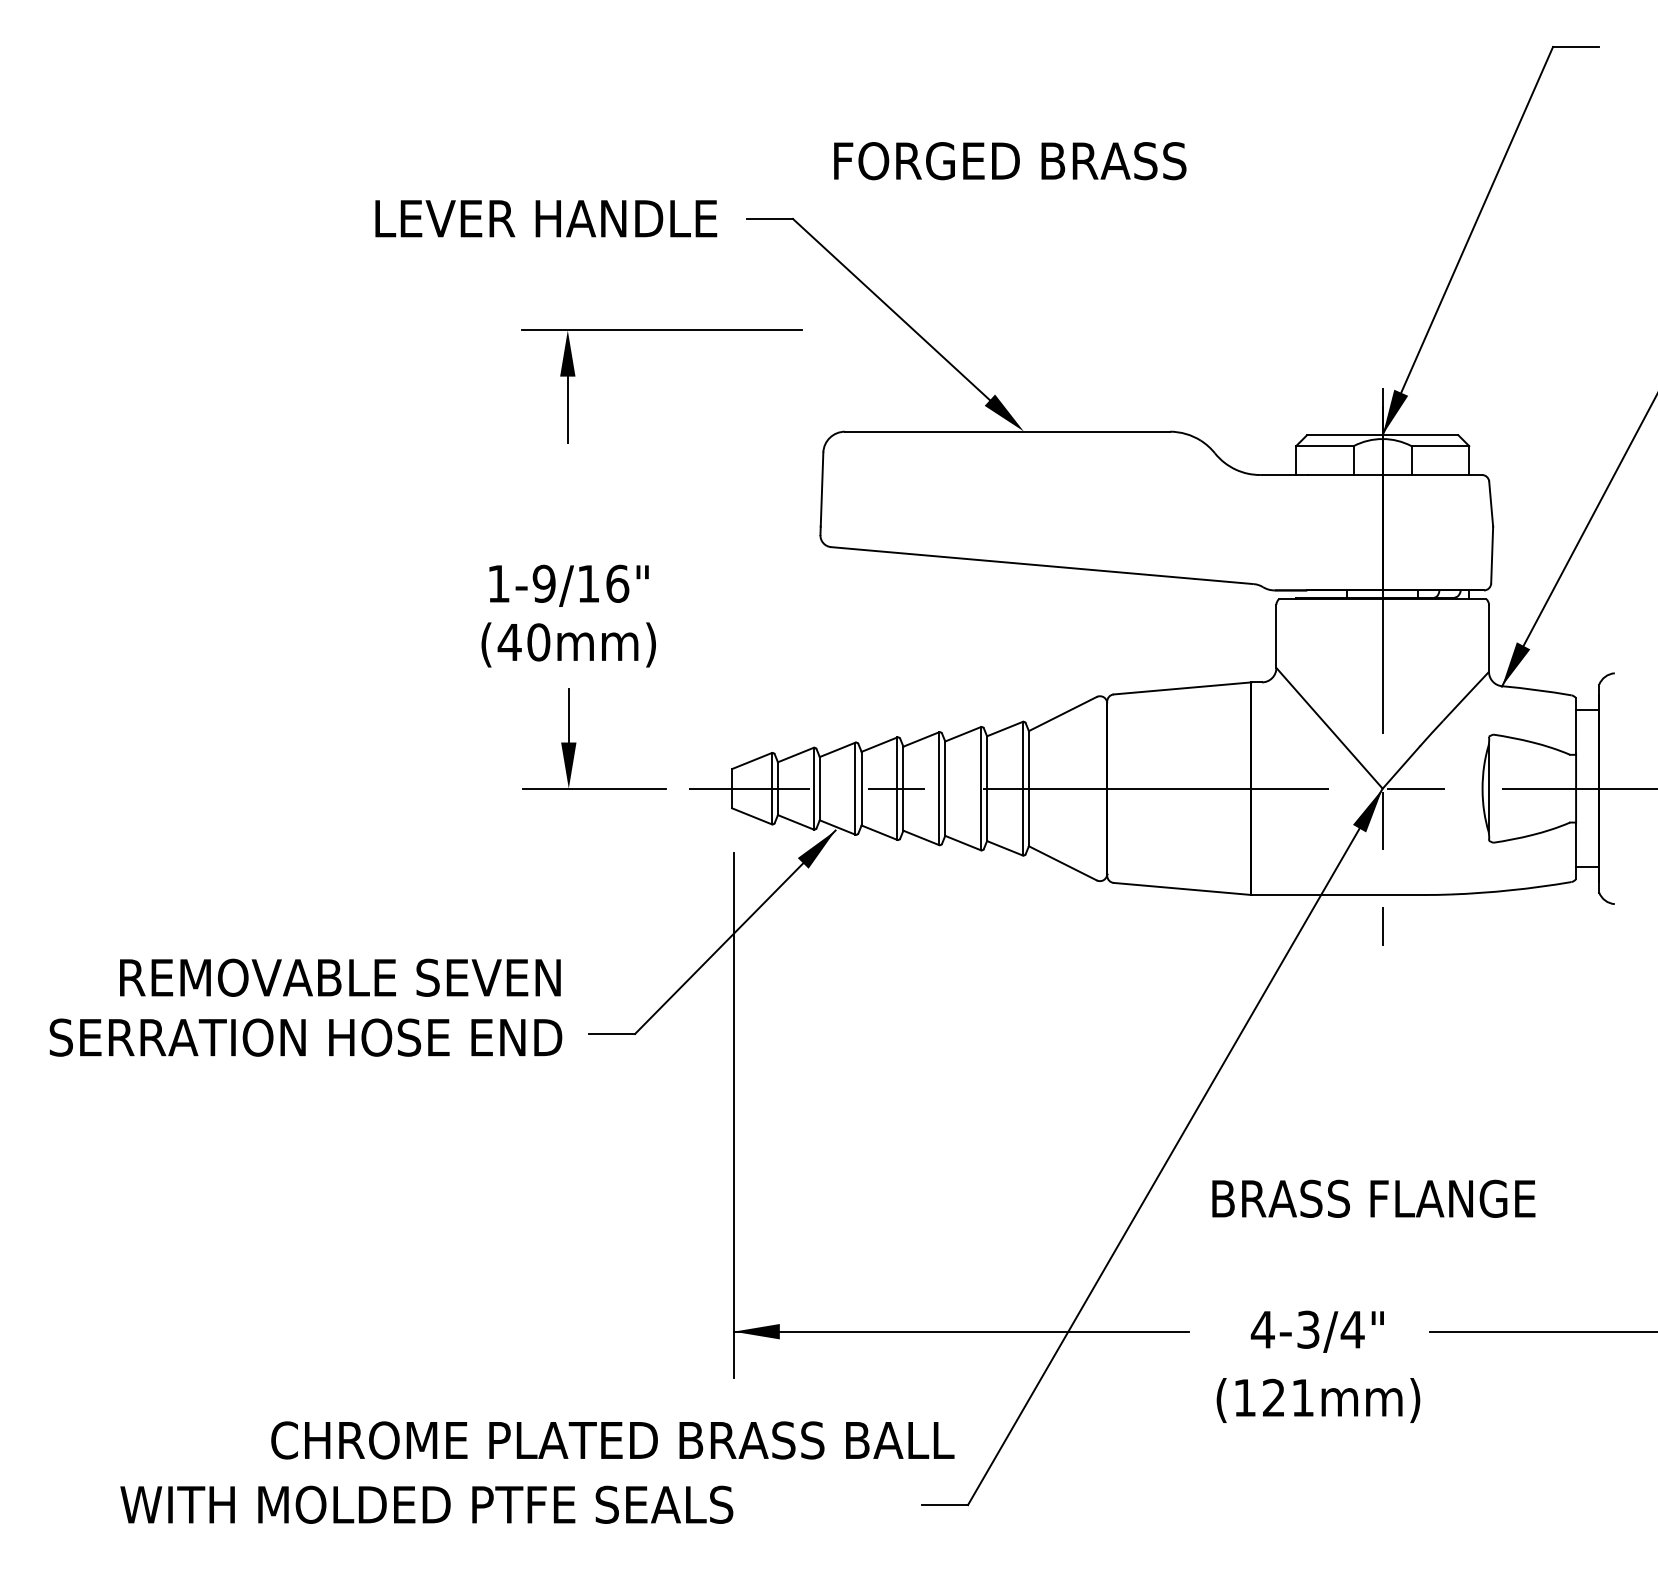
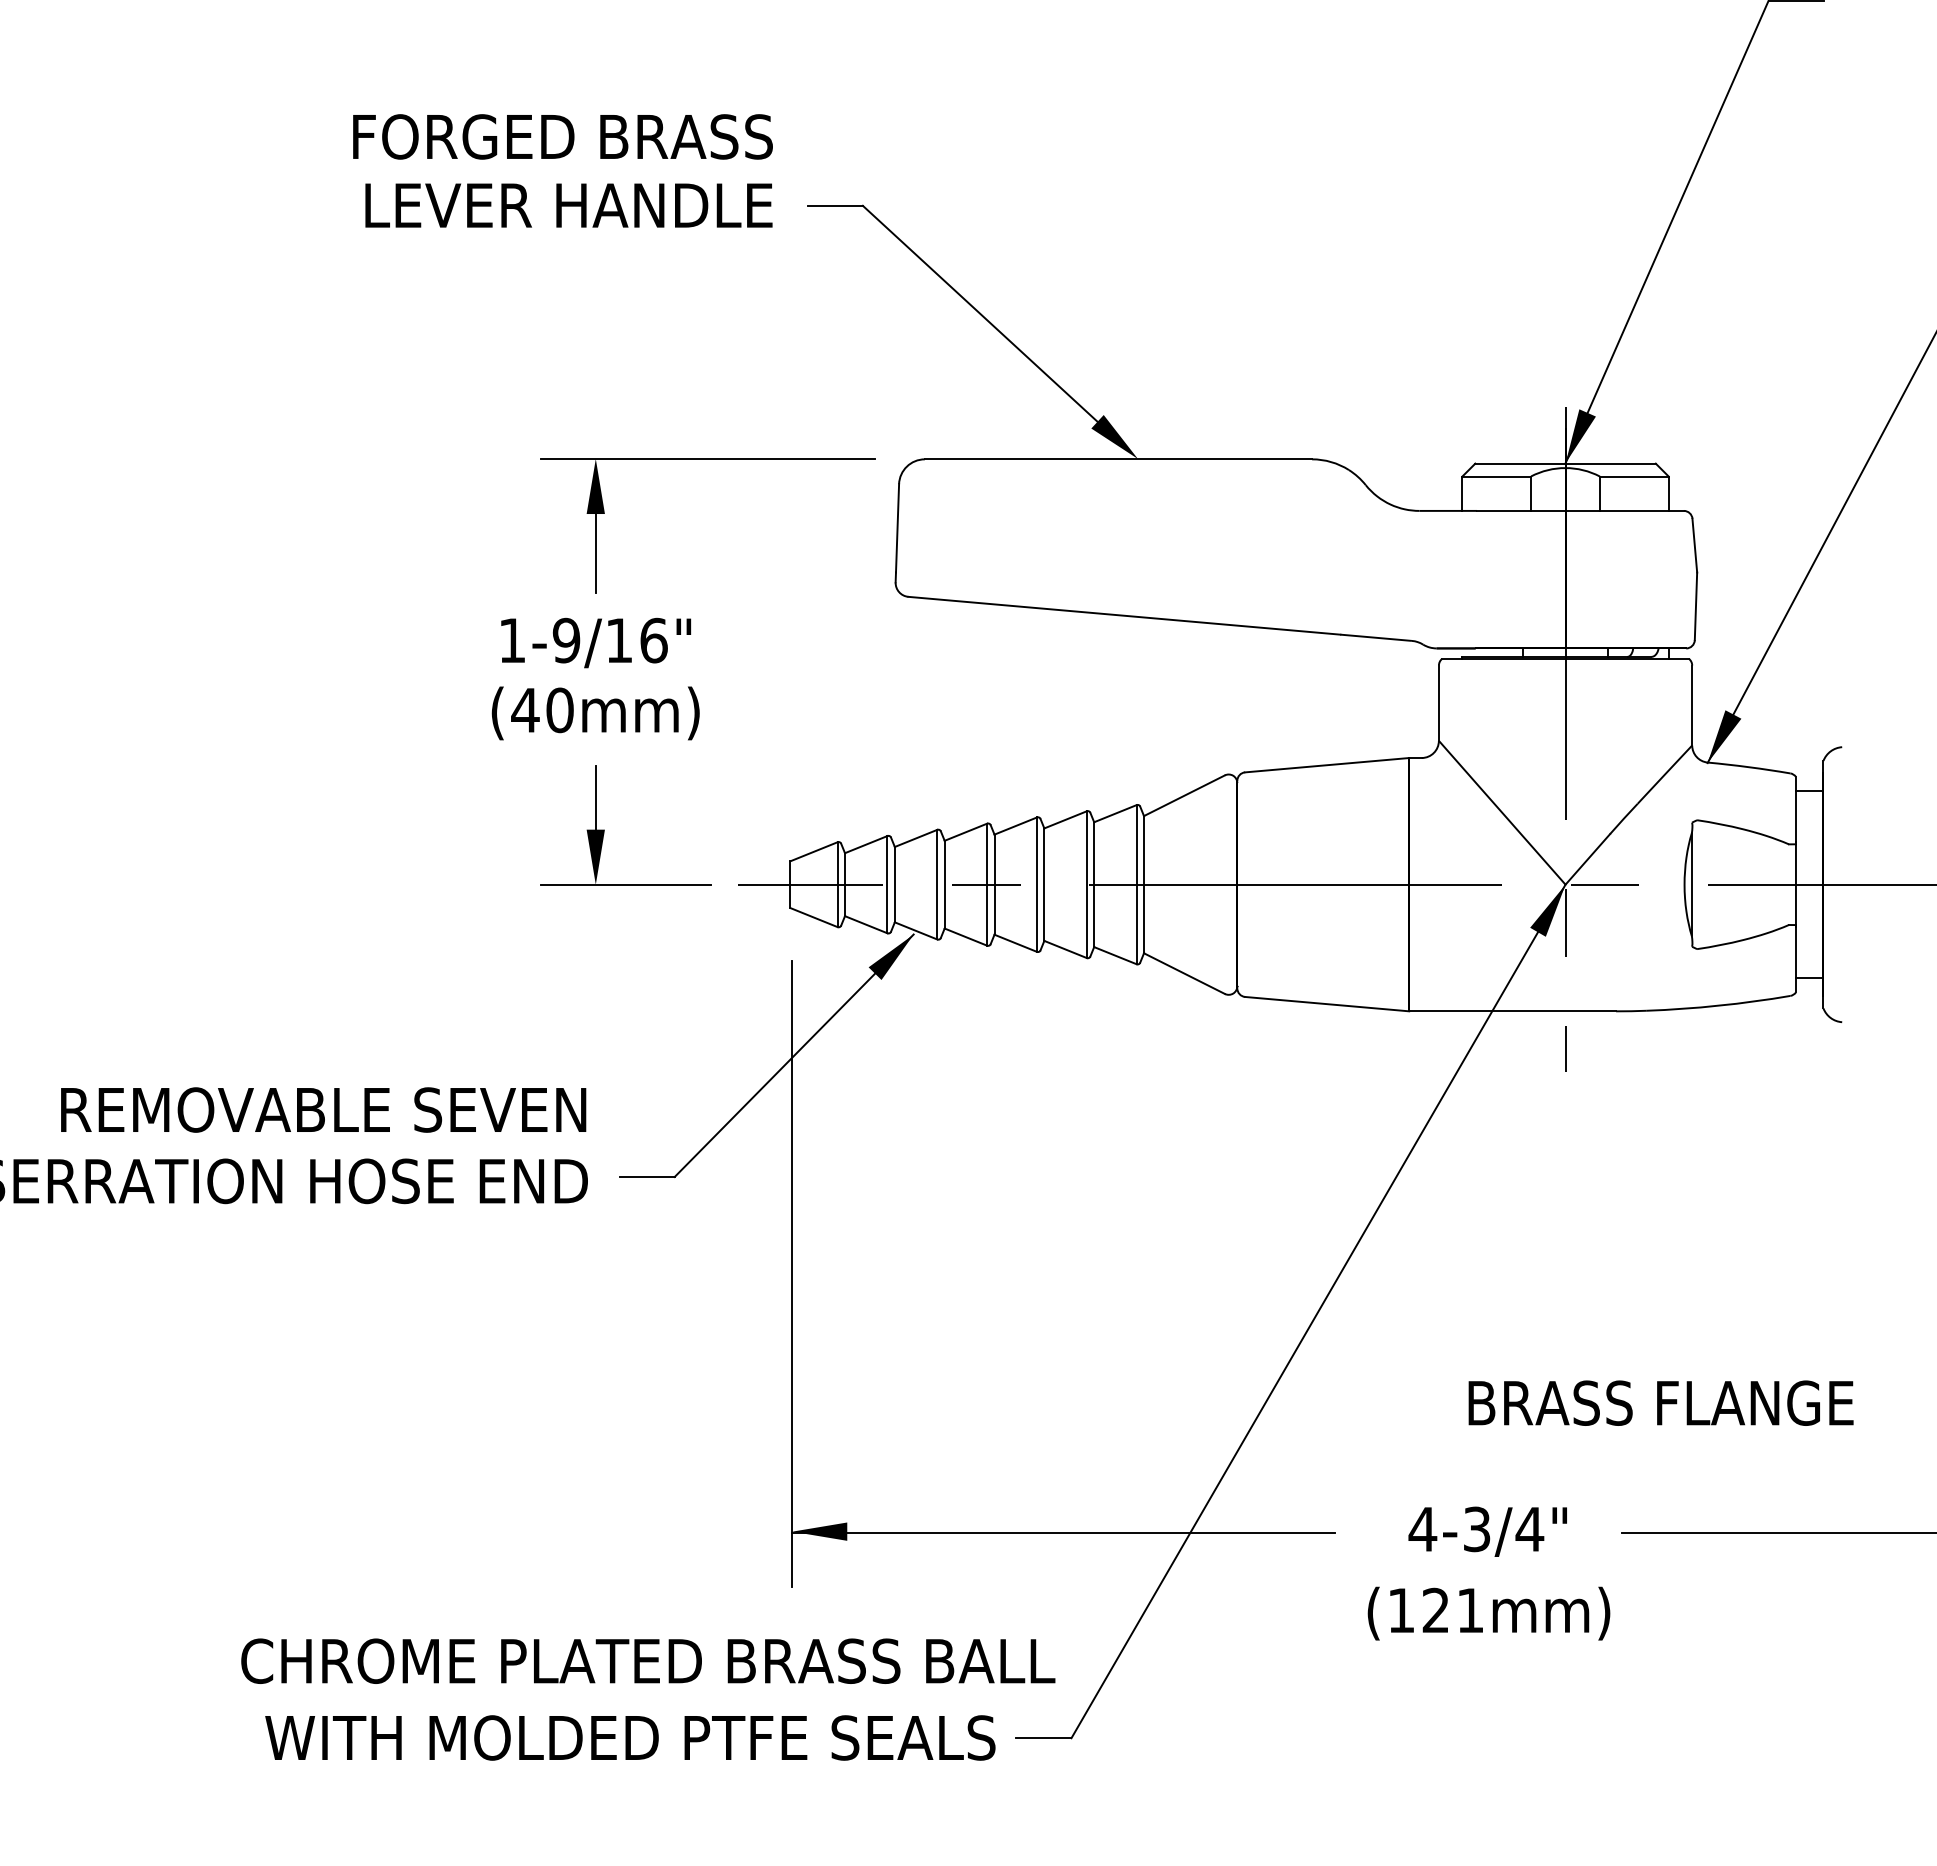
text: (1010, 161) -> (563, 137), moved
part: (661, 330) -> (707, 459), moved
text: (1373, 1198) -> (1660, 1402), moved
text: (426, 1504) -> (629, 1737), moved

